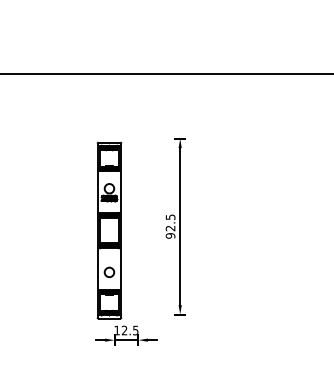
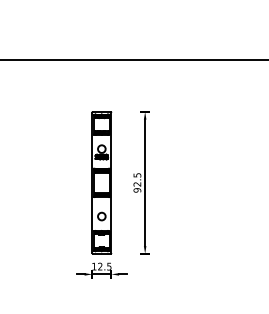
part: (109, 230) -> (101, 182), moved

